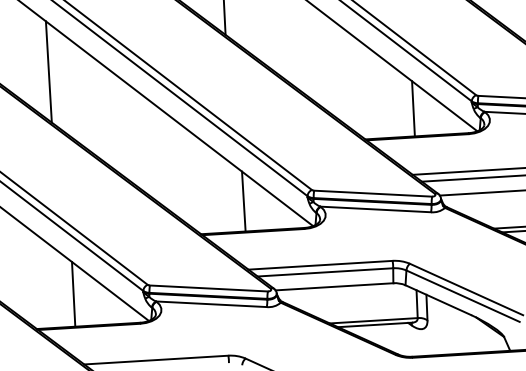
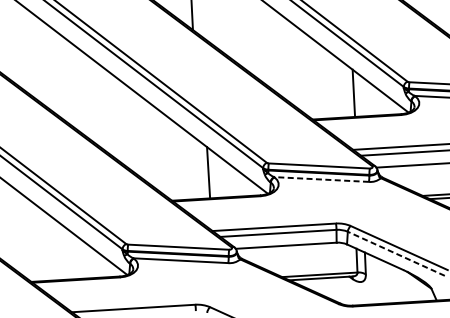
line: (48, 71) -> (41, 61), removed
line: (375, 209) -> (321, 179), solid -> dashed
line: (73, 293) -> (62, 251), removed
line: (462, 295) -> (395, 253), solid -> dashed

